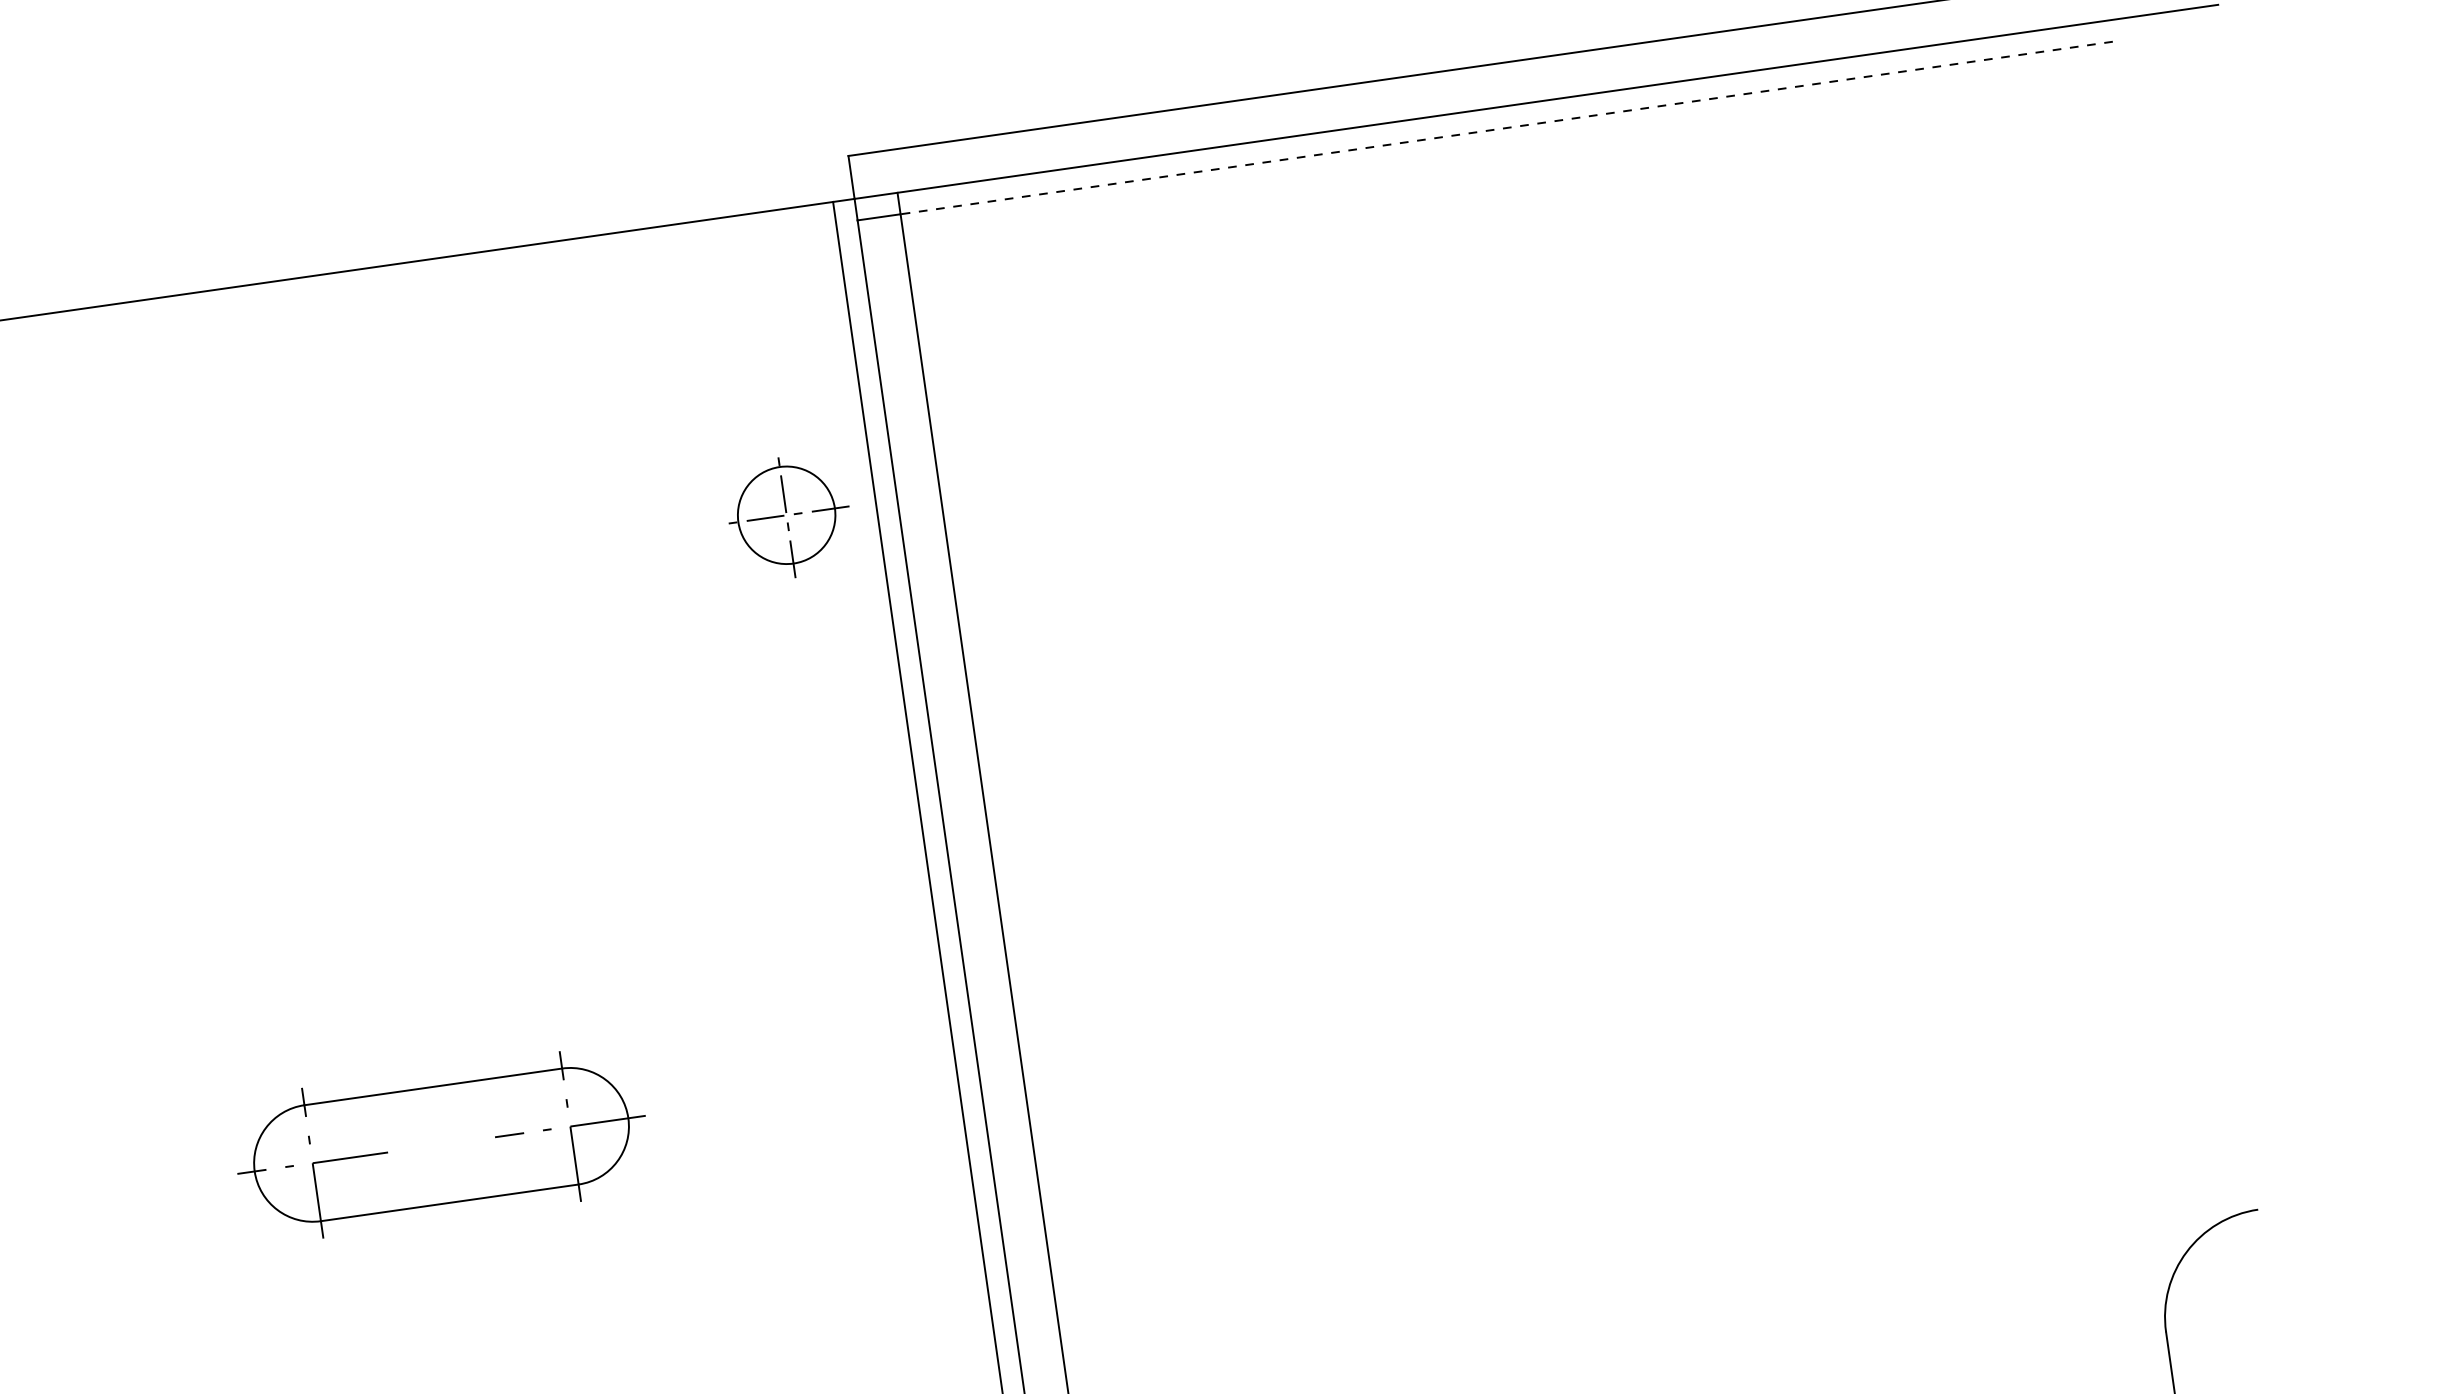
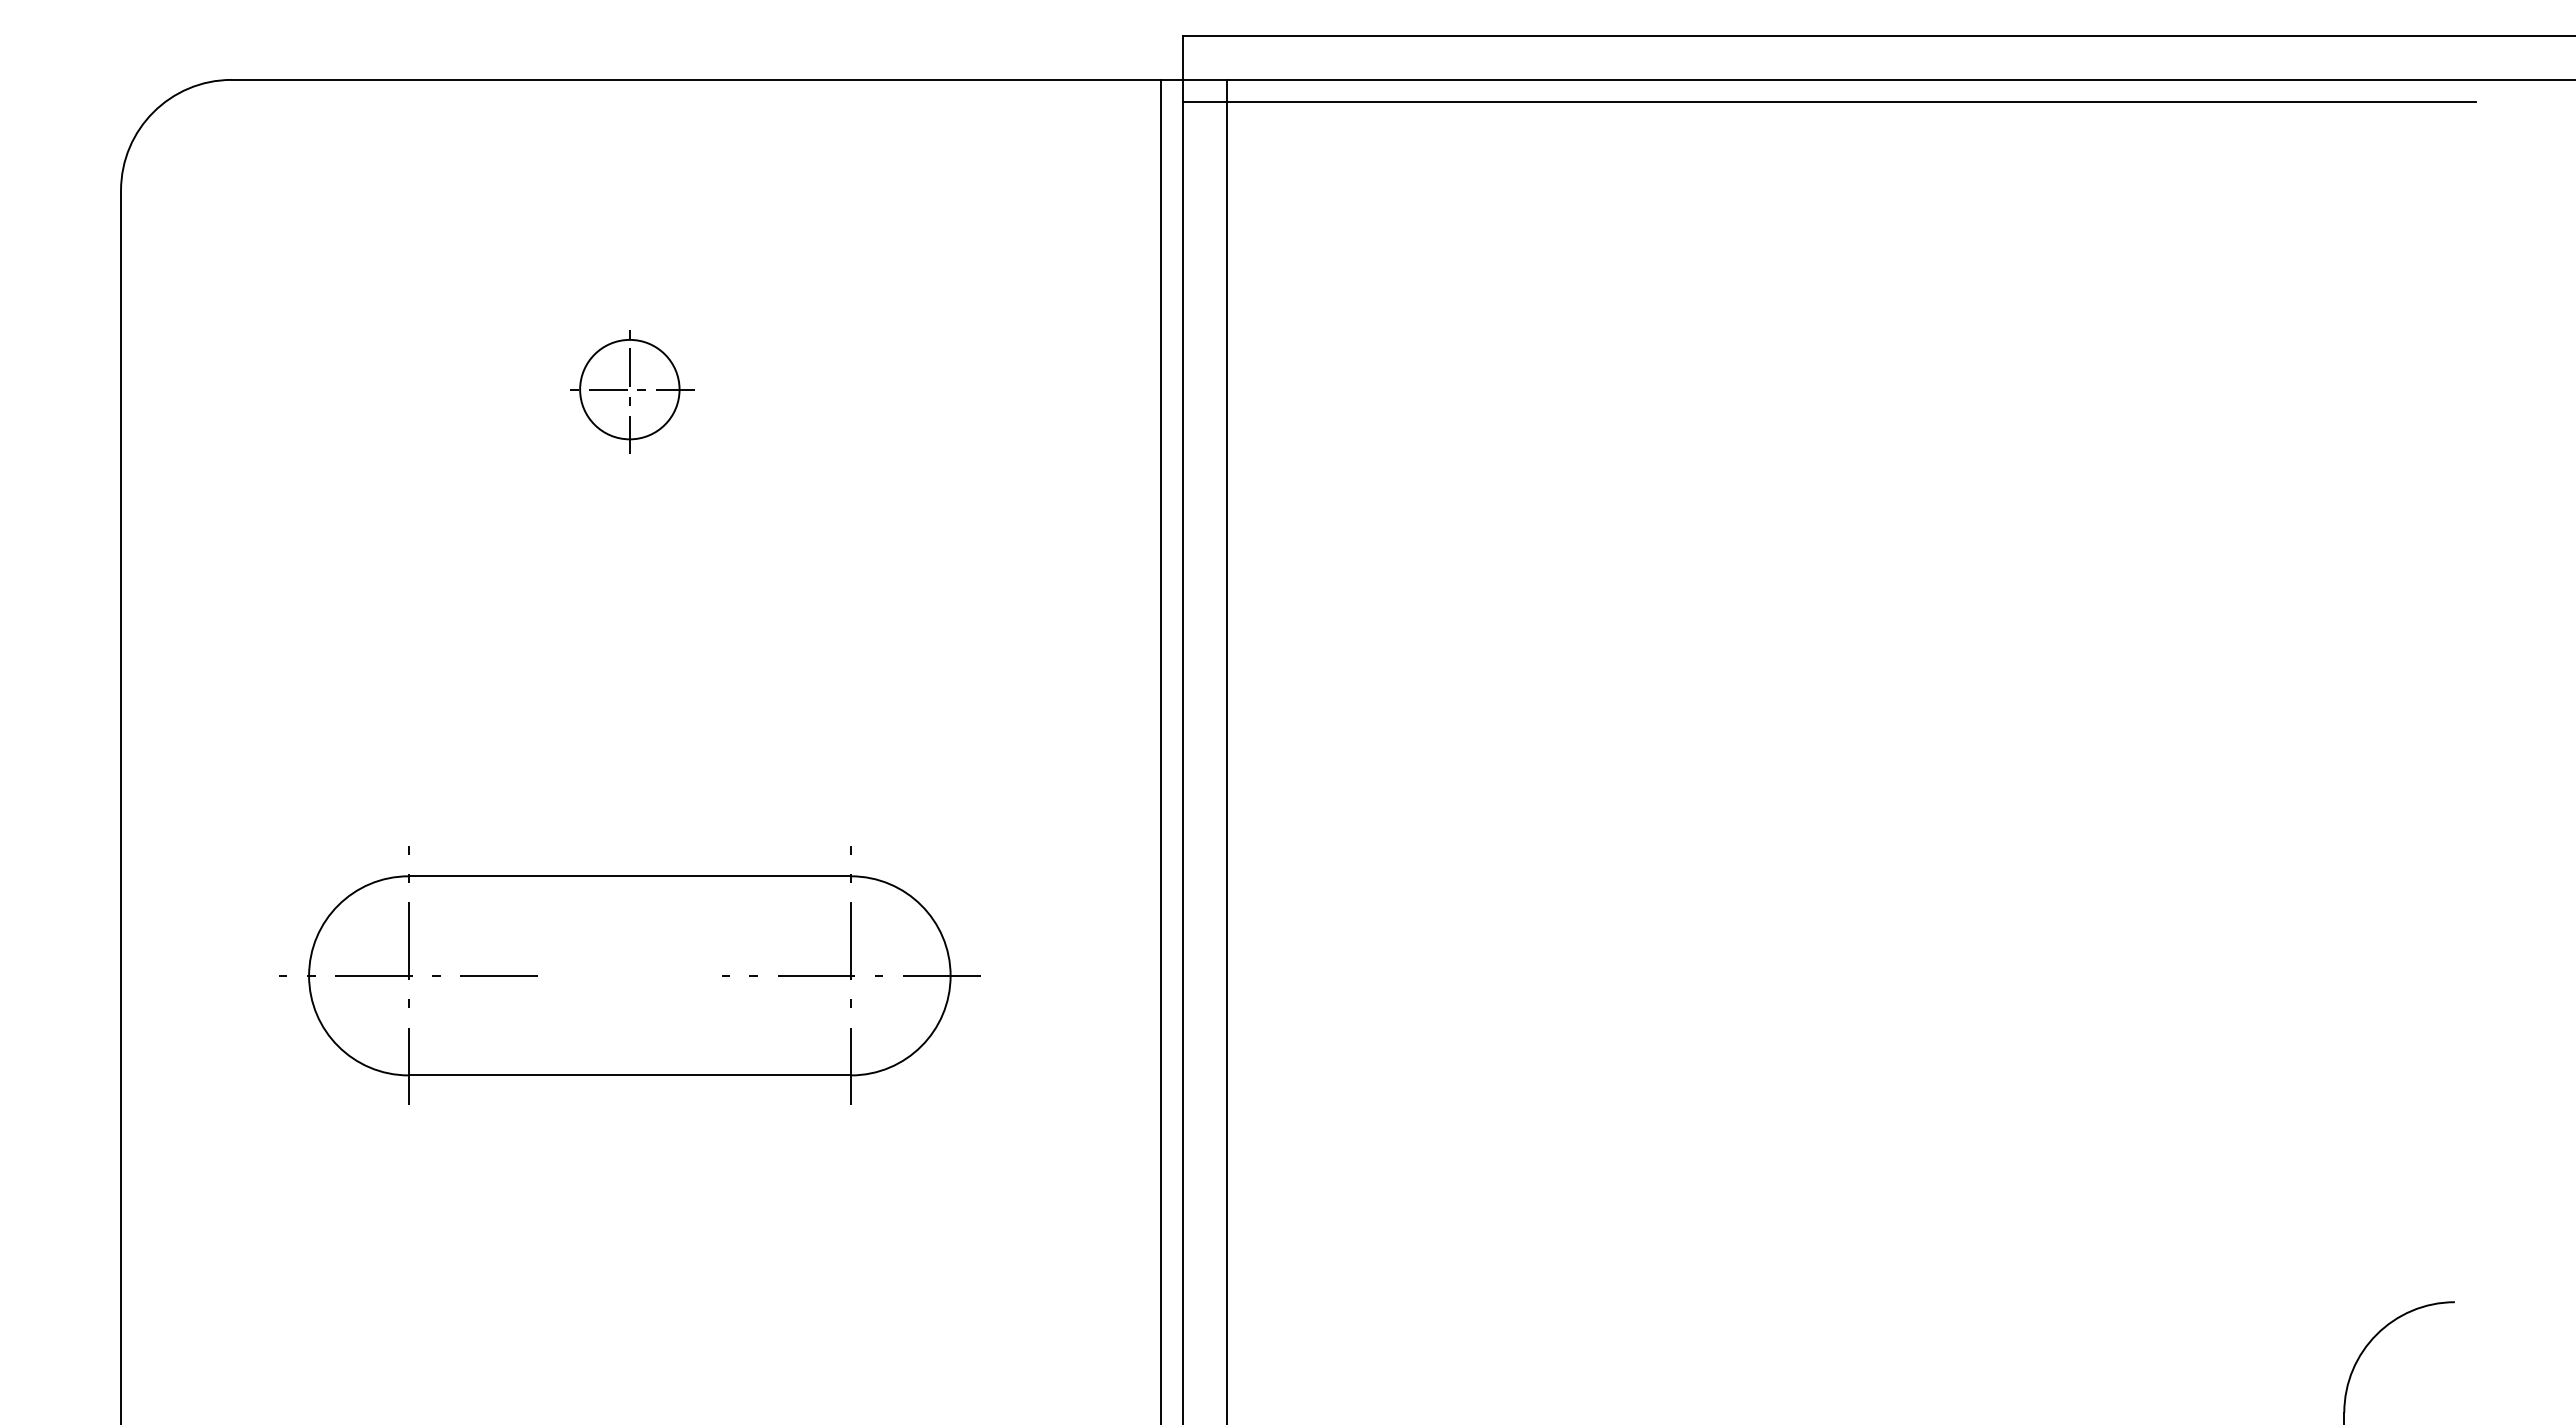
line: (1506, 128) -> (1851, 102), dashed -> solid
part: (789, 516) -> (632, 391), moved
part: (441, 1144) -> (629, 975), size x1.67

